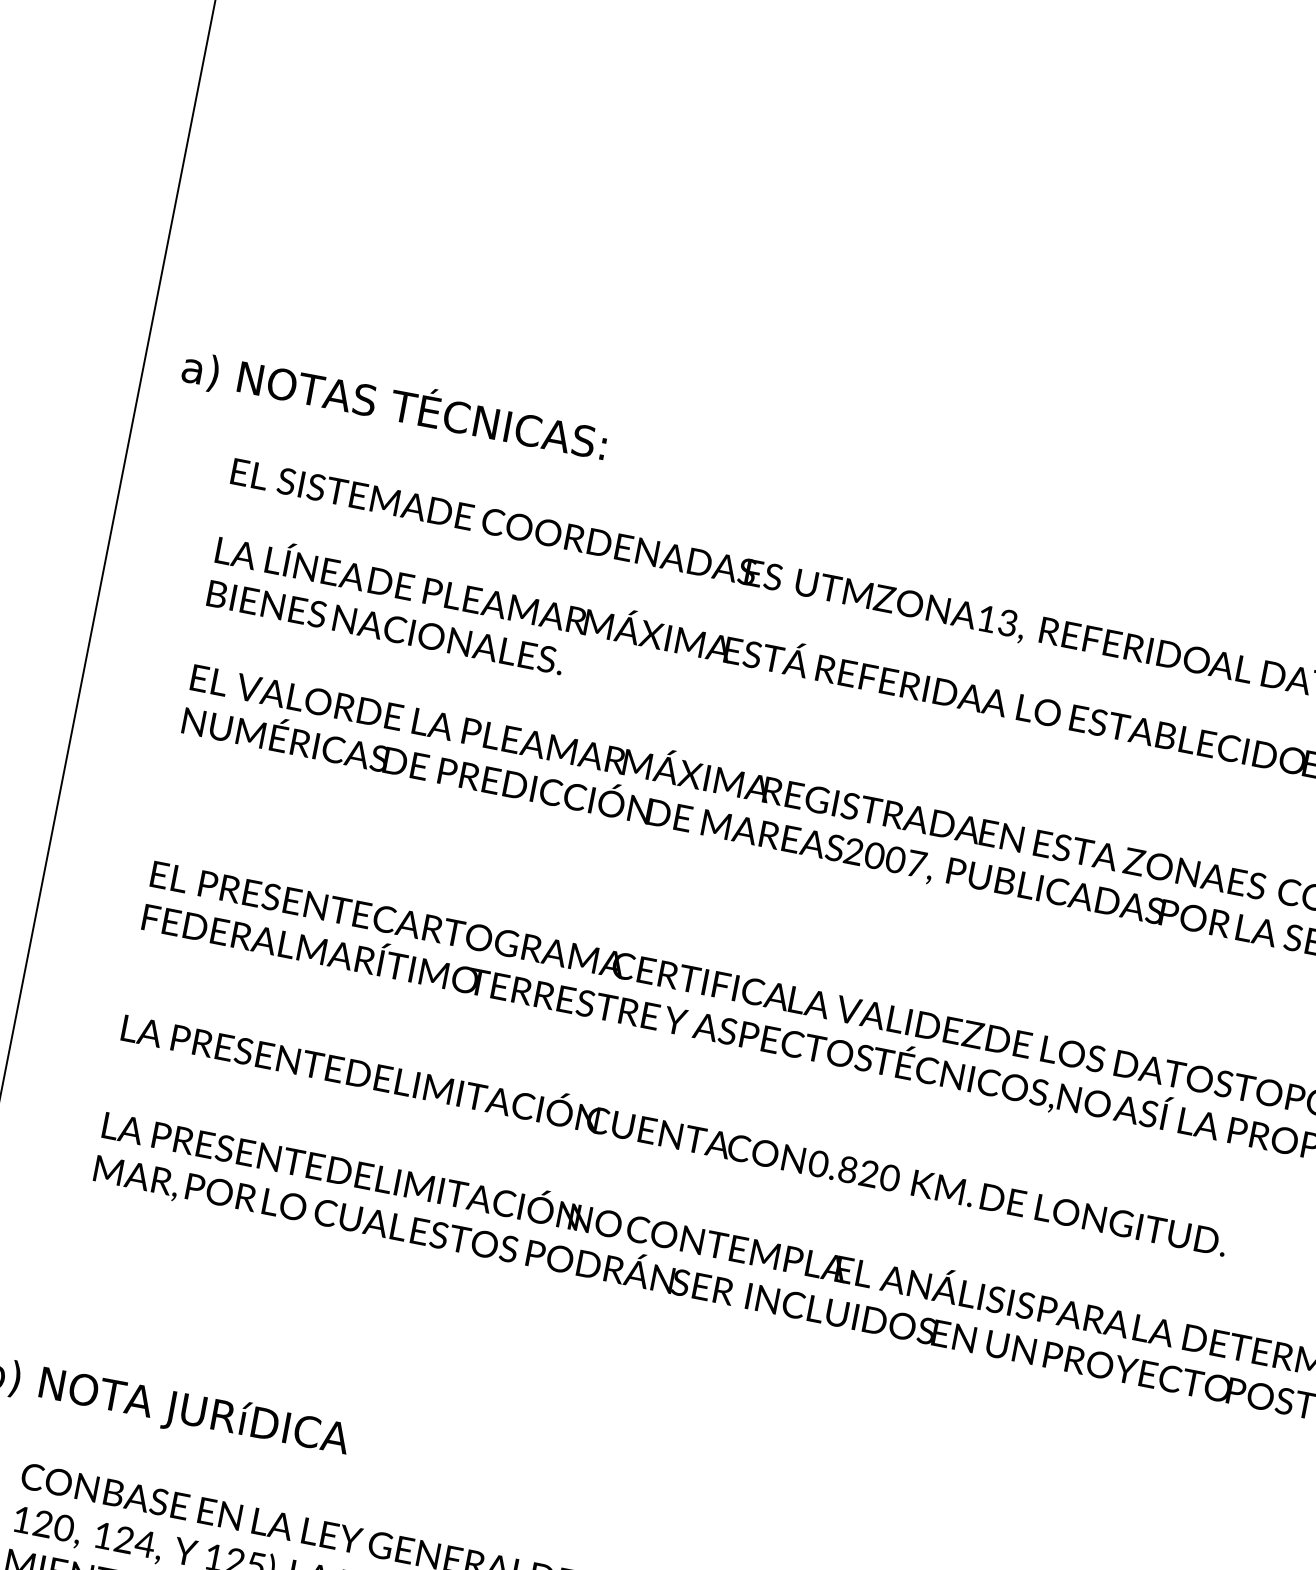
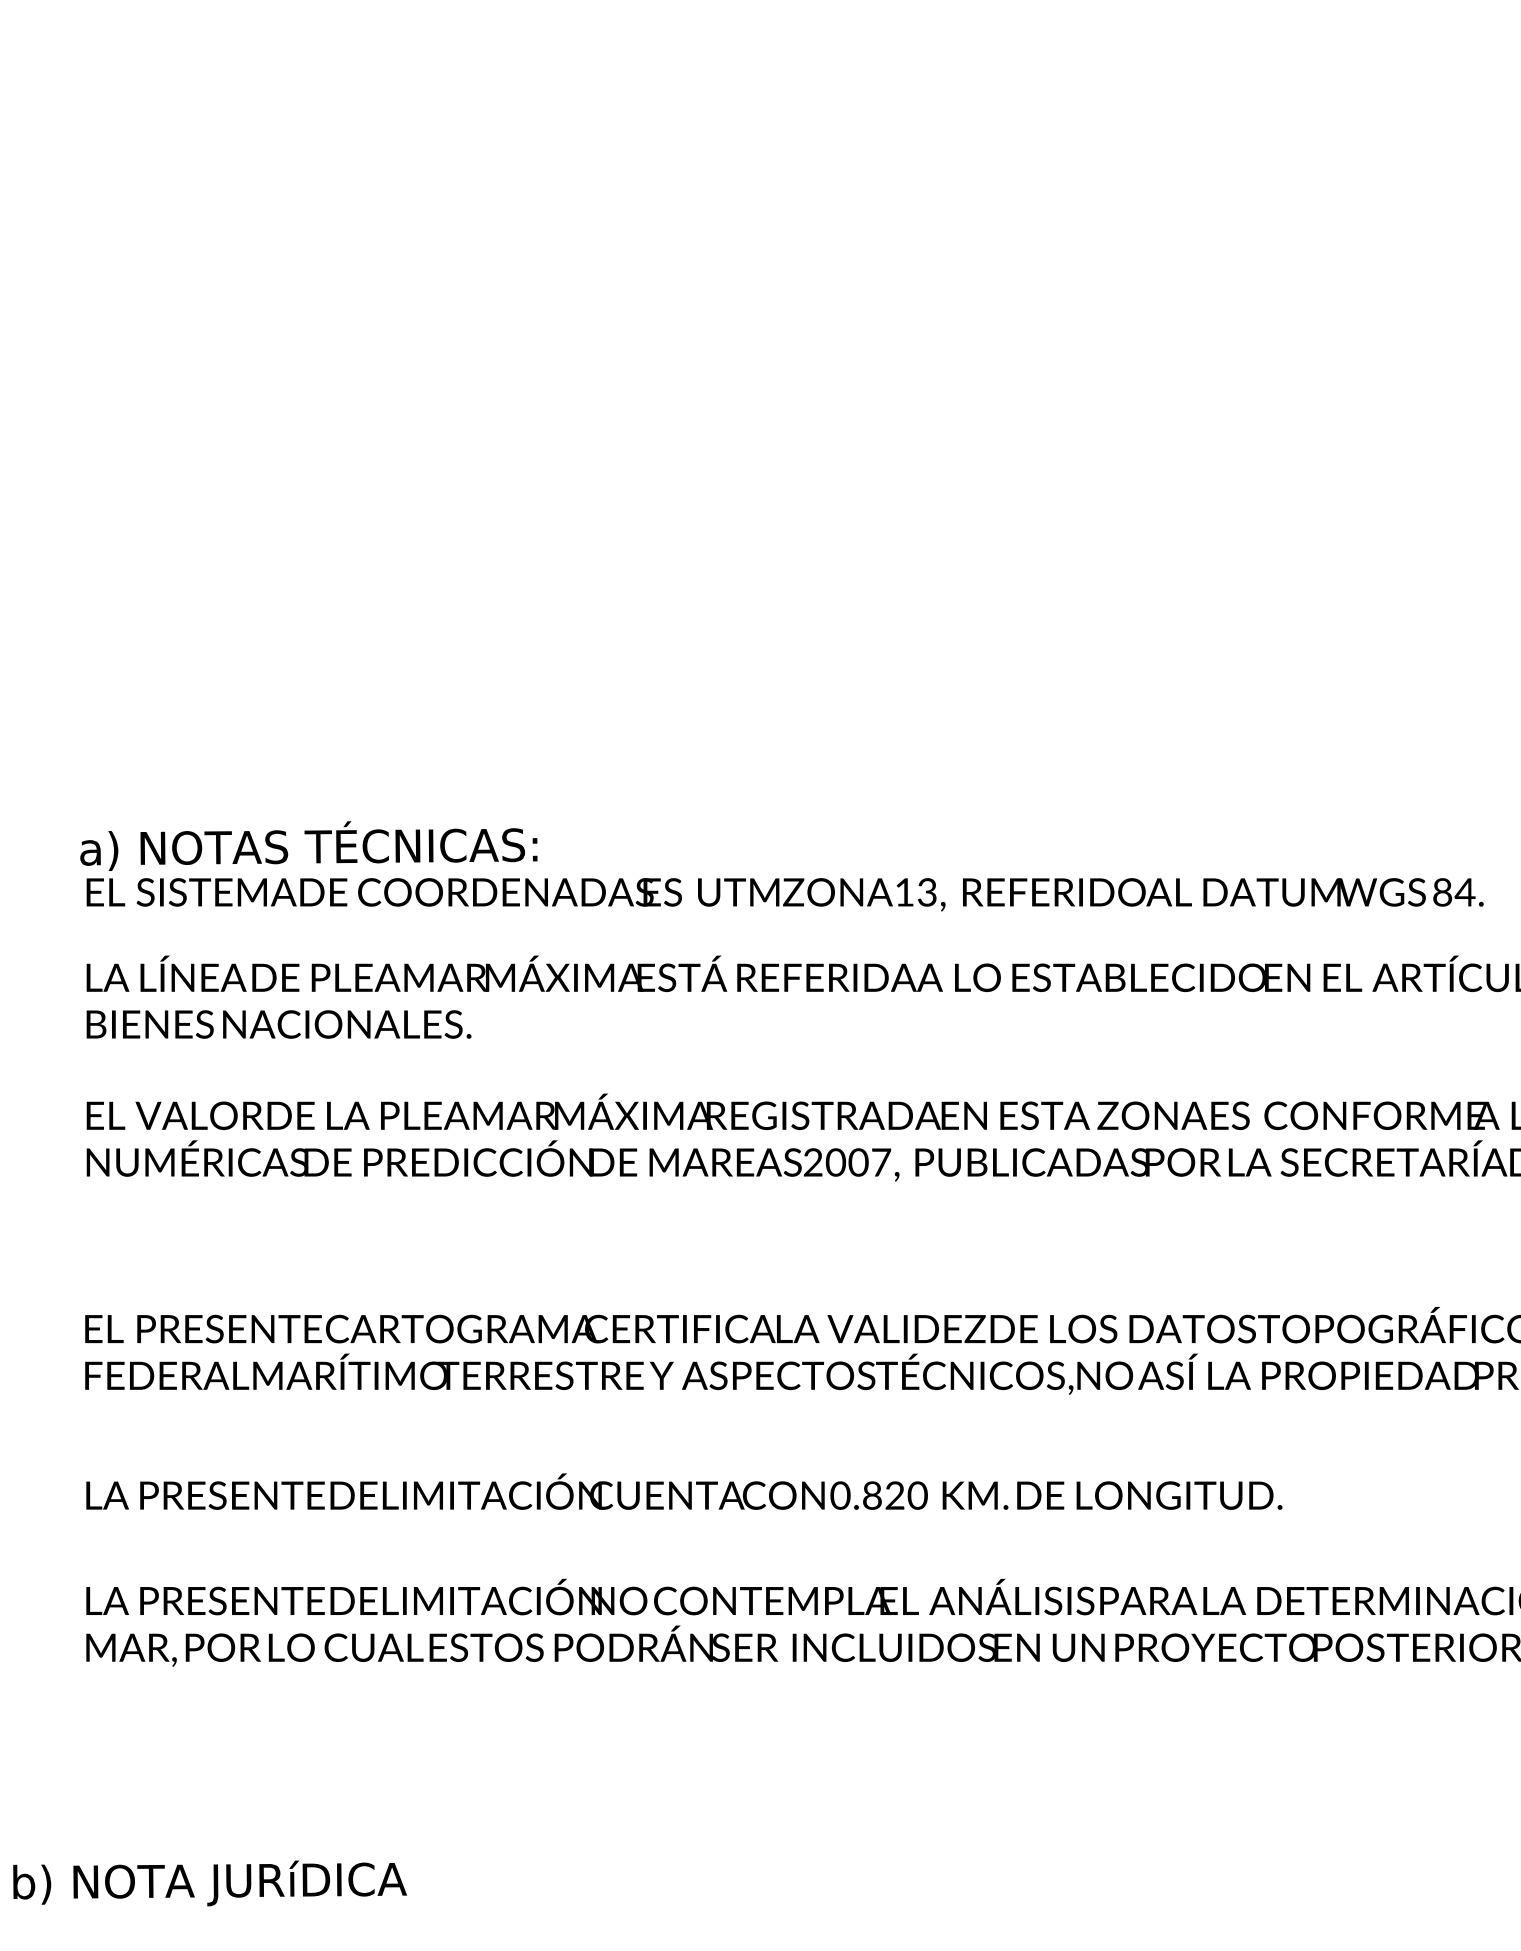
text: (394, 404) -> (308, 845), moved

